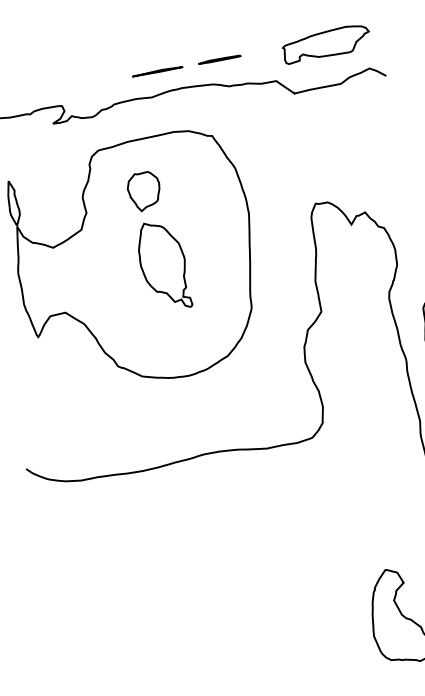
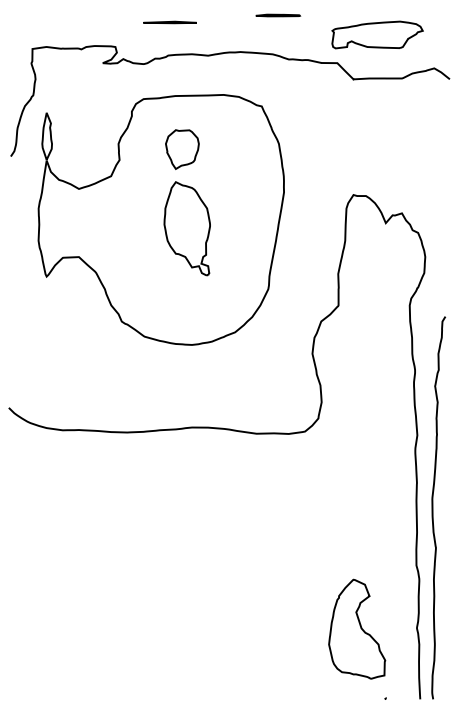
part: (326, 43) -> (377, 34), moved
line: (220, 59) -> (278, 15), moved
line: (157, 71) -> (169, 22), moved

